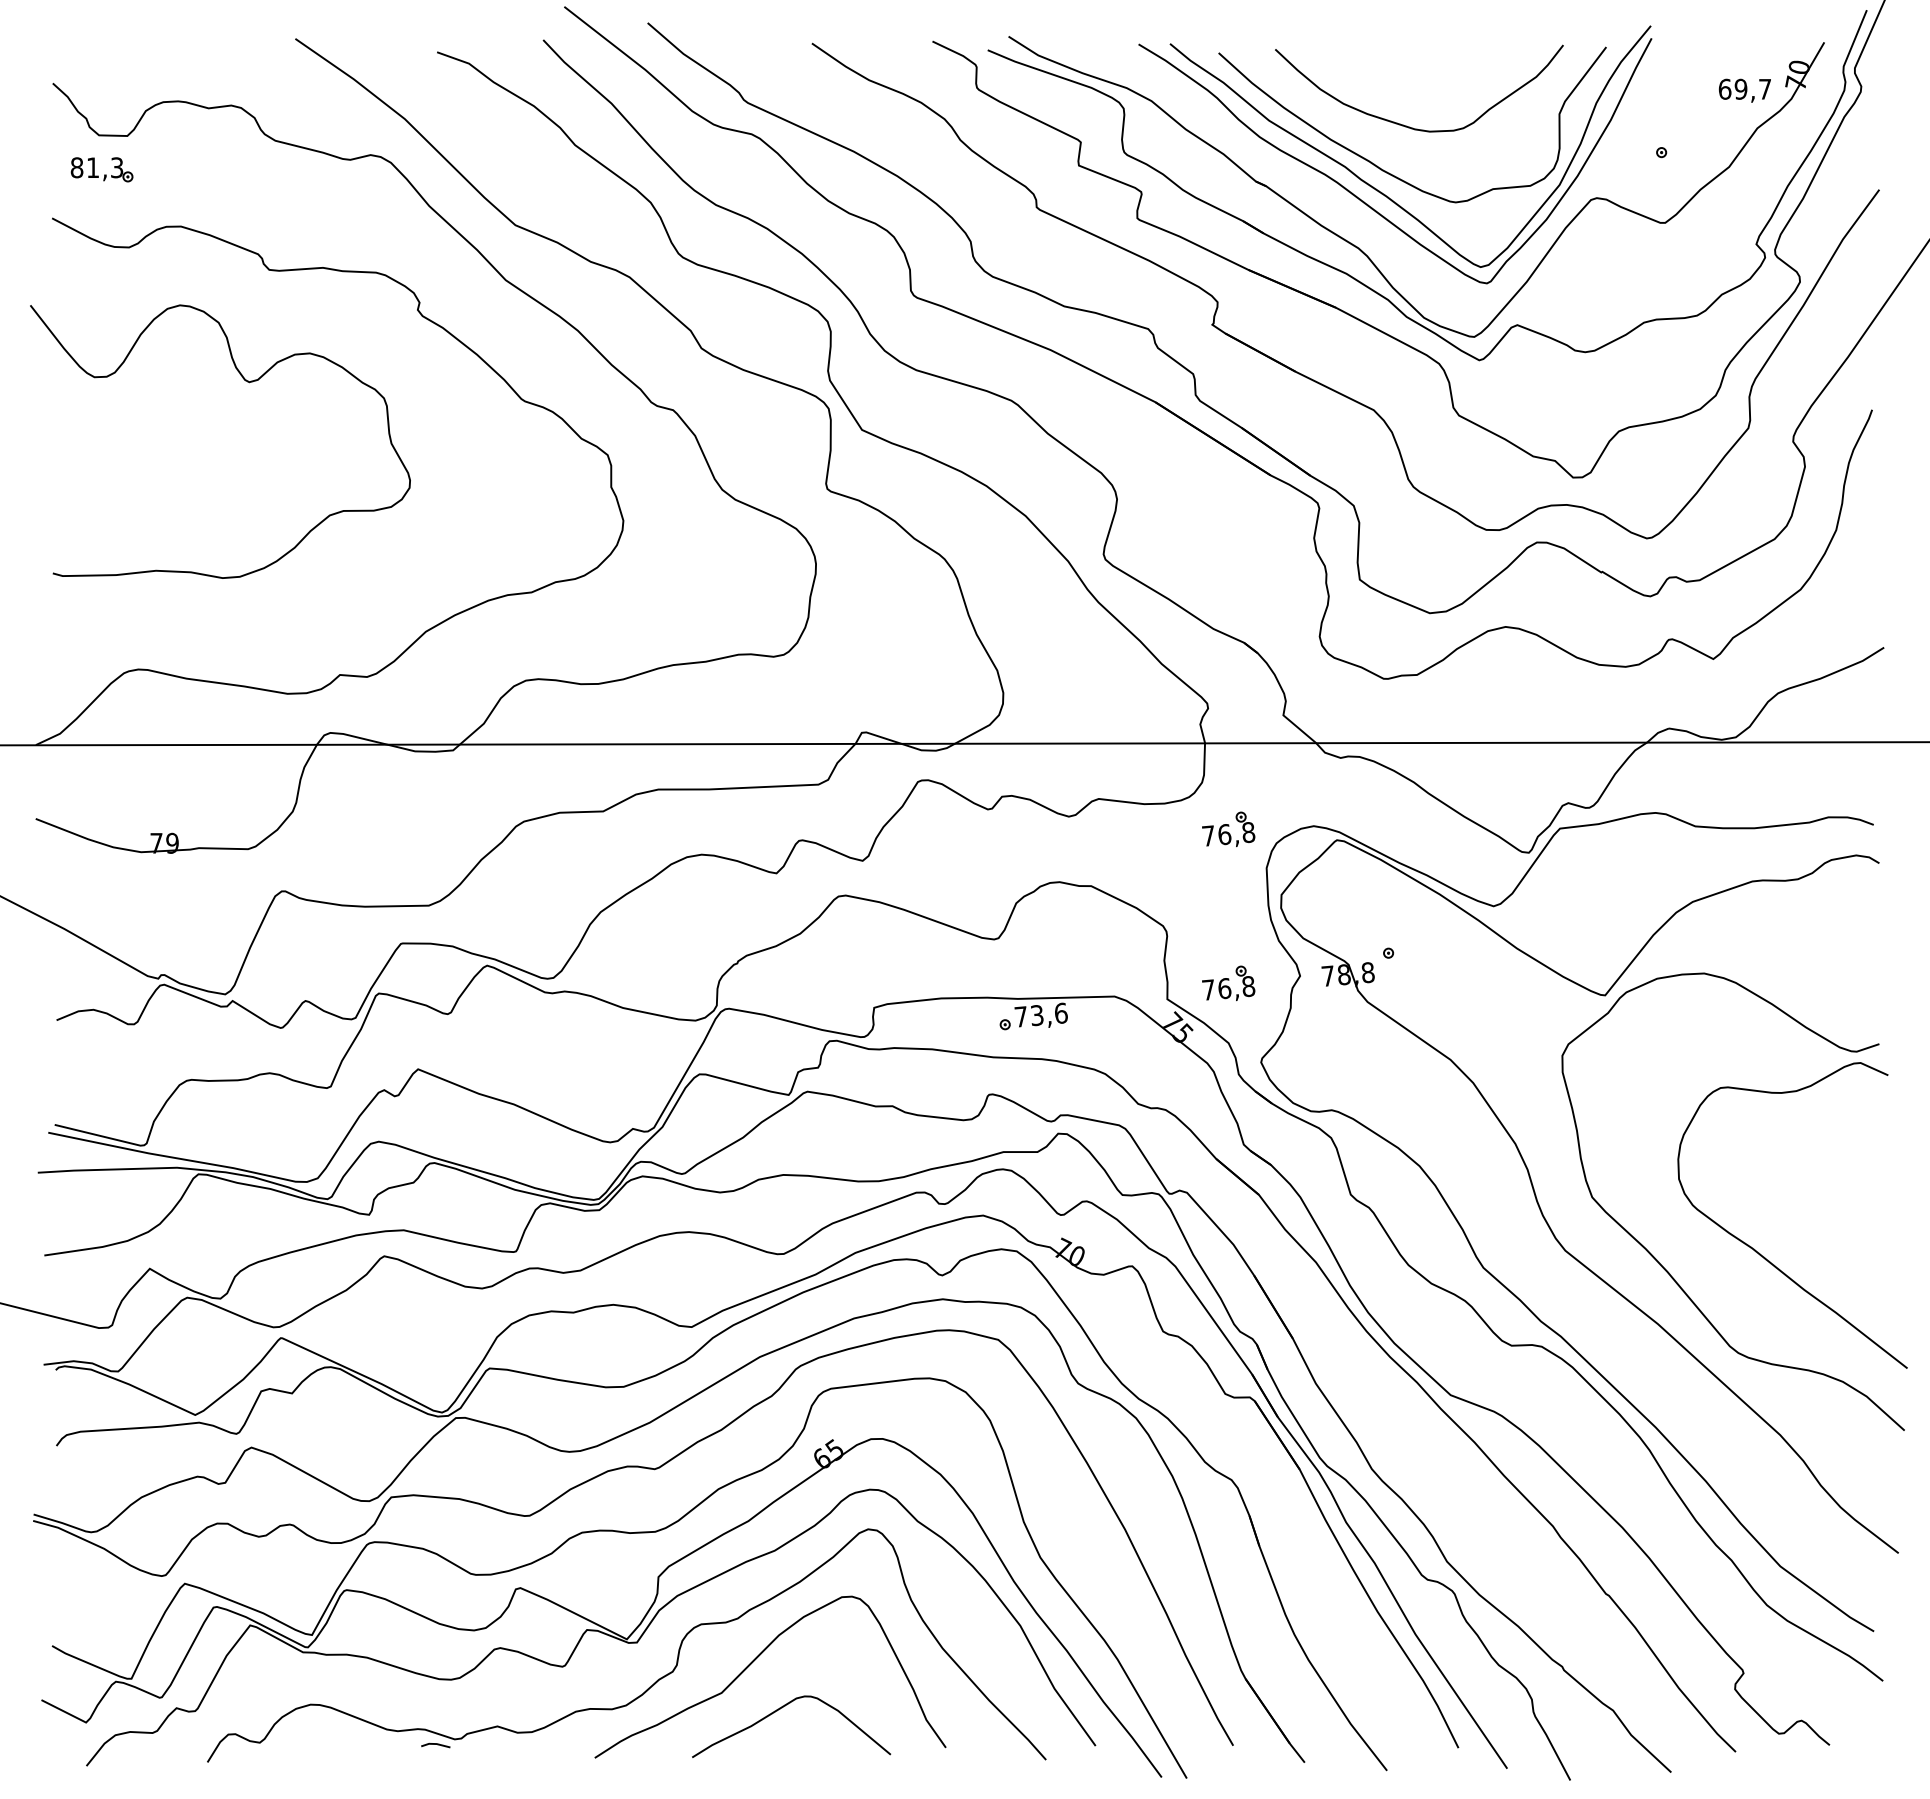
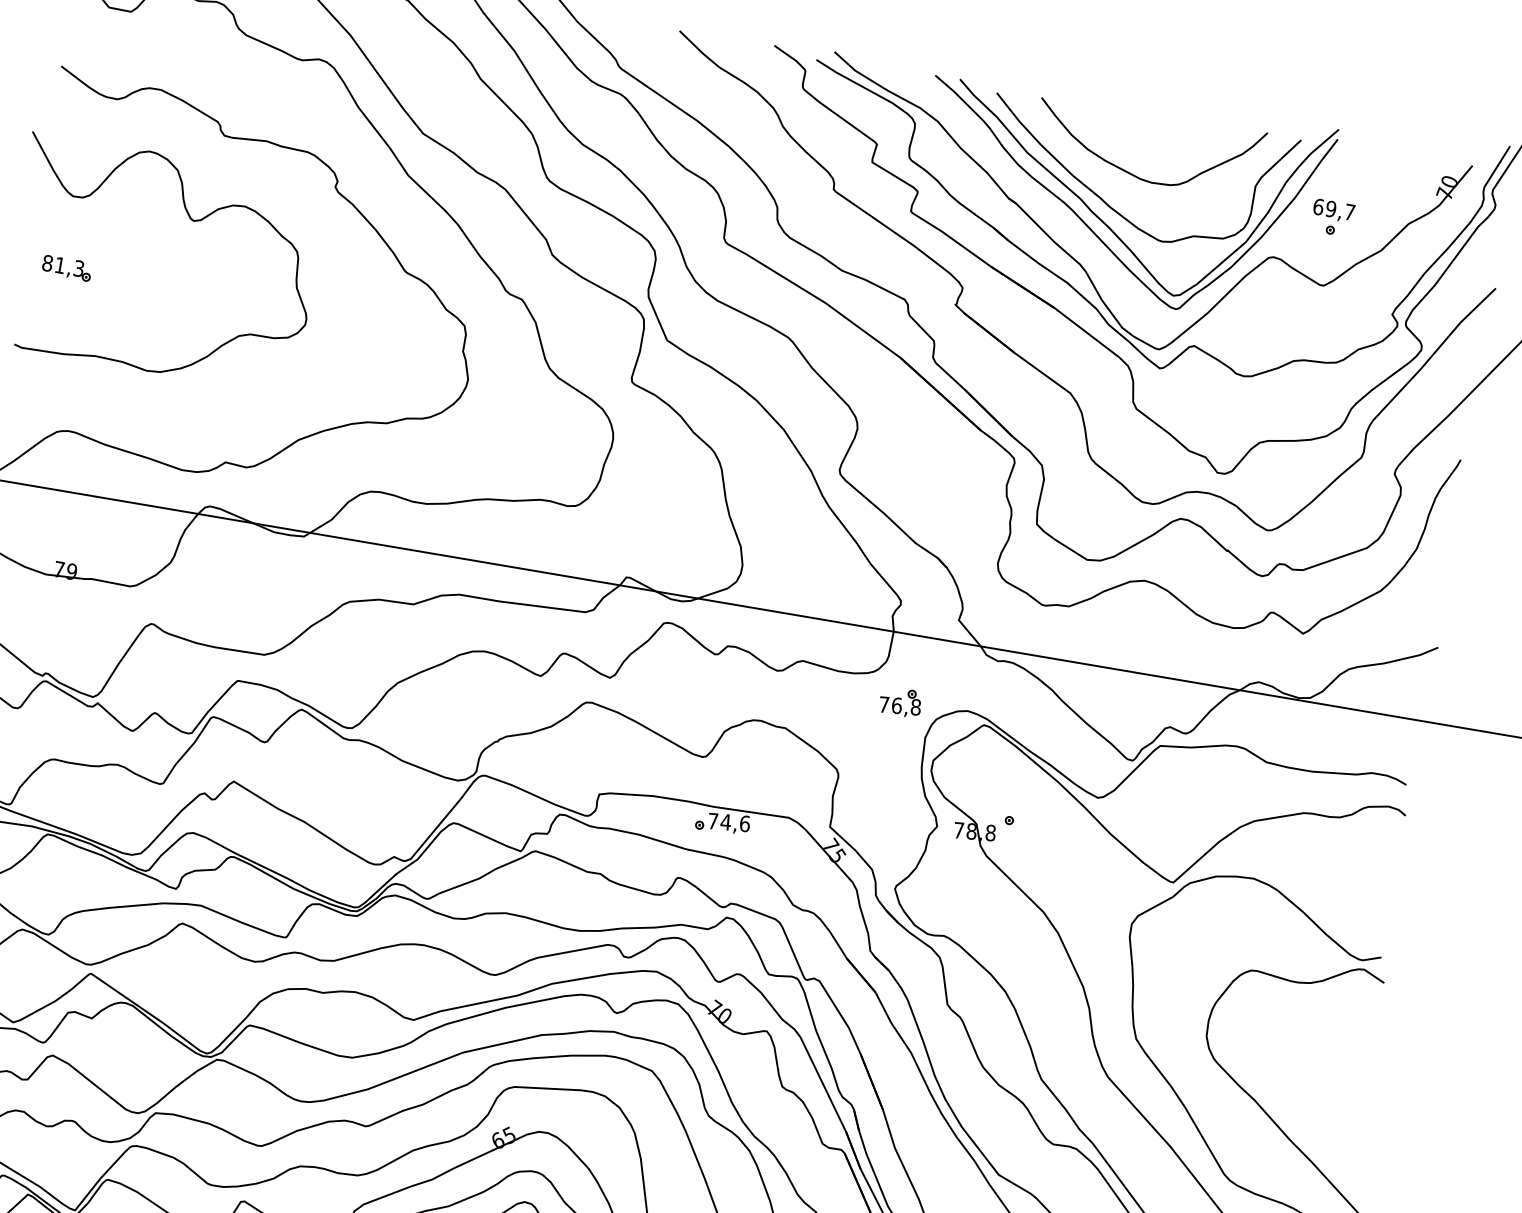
text: (1744, 90) -> (1333, 210), moved
part: (101, 169) -> (66, 267), moved
part: (1228, 983) -> (879, 822), removed
text: (1037, 1015) -> (726, 822), 73,6 -> 74,6

